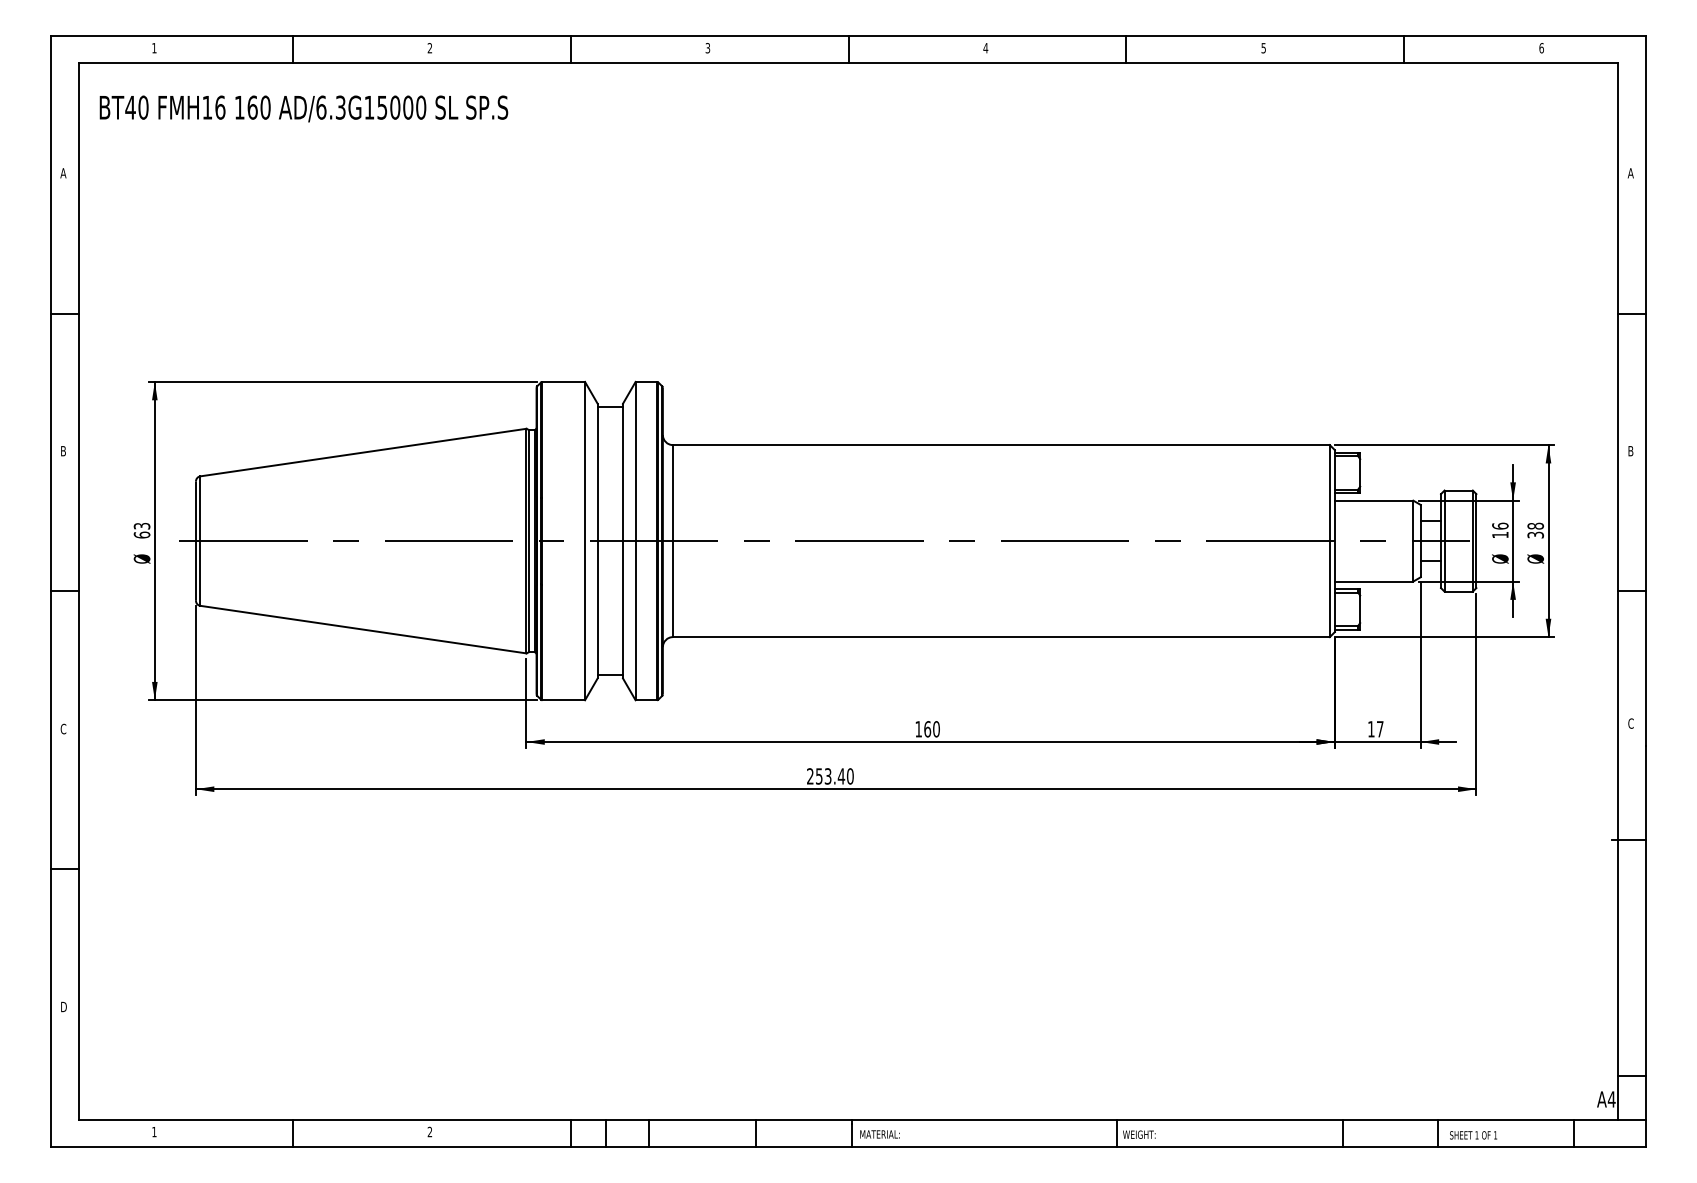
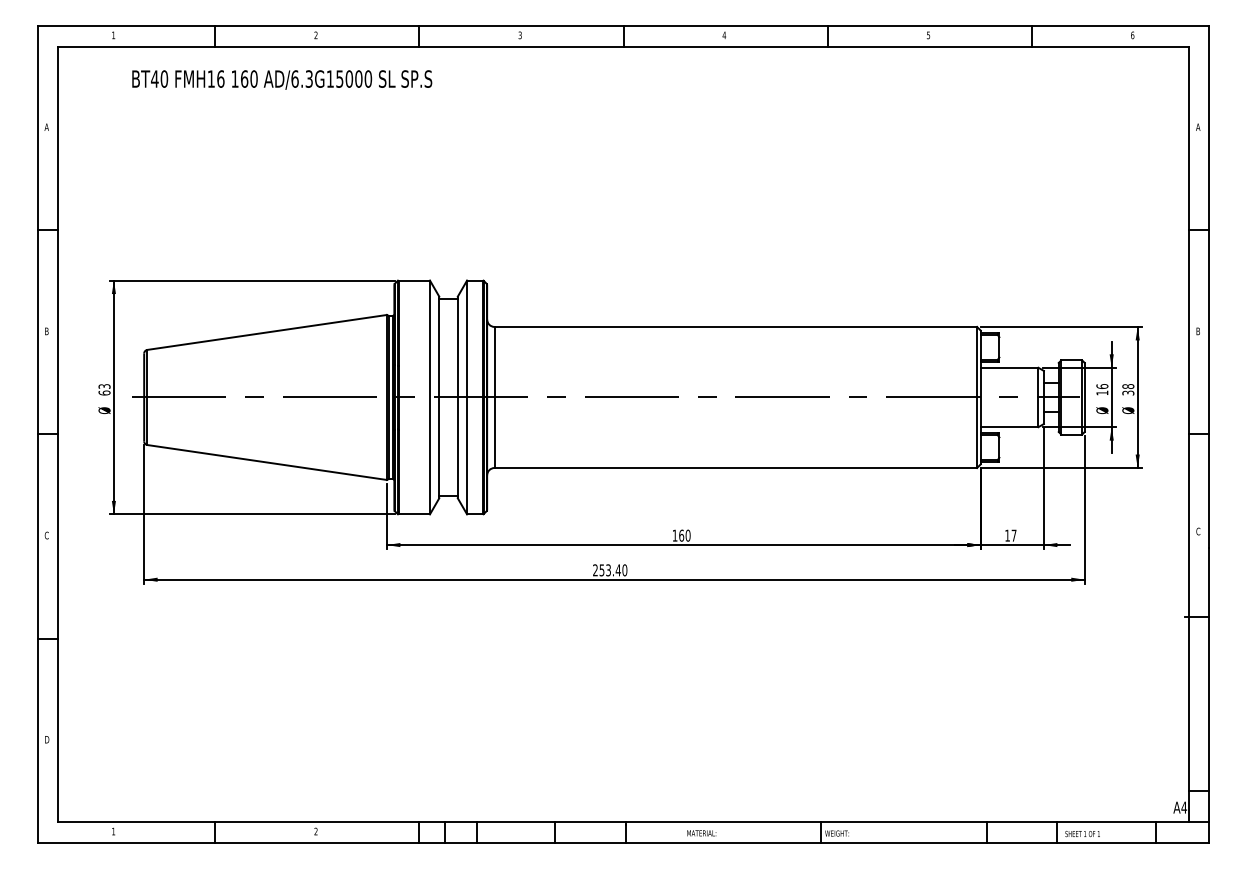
text: (303, 108) -> (281, 79), moved
text: (879, 1134) -> (701, 833), moved

